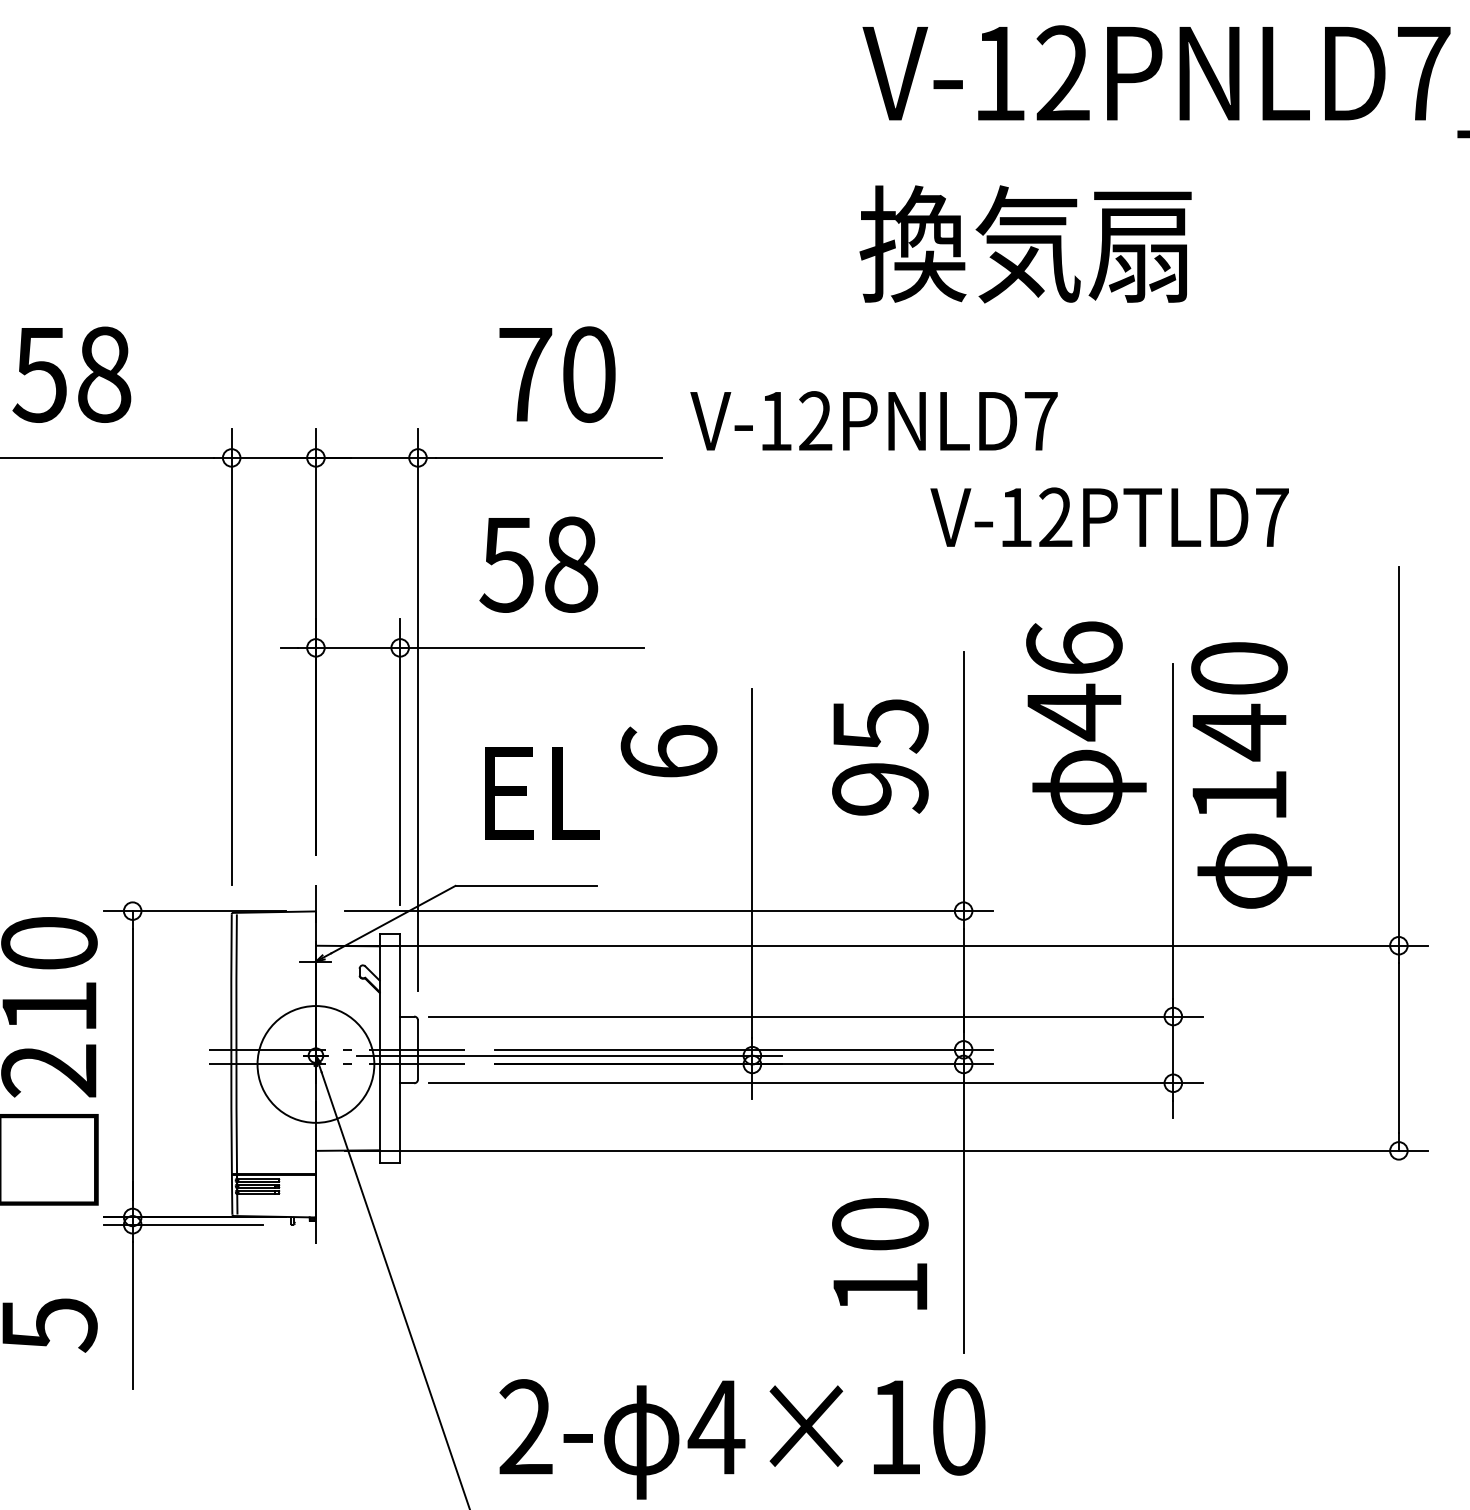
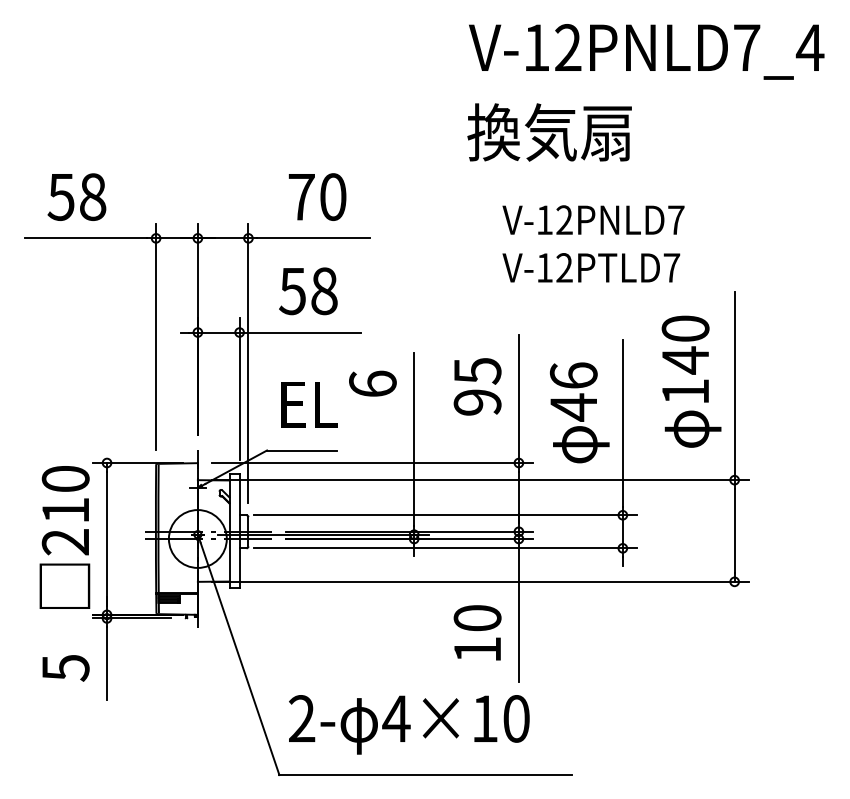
text: (874, 419) -> (593, 219), moved
text: (1085, 722) -> (579, 412), moved
text: (1251, 774) -> (691, 381), moved

